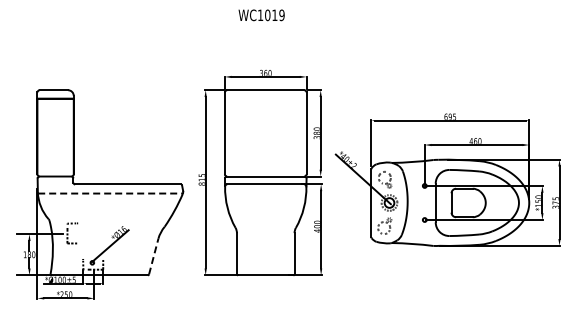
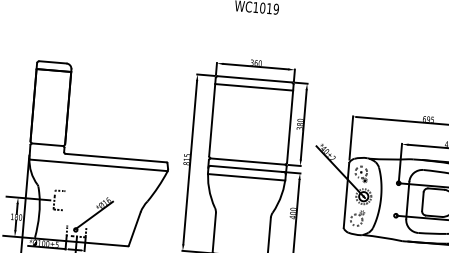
line: (265, 98) -> (253, 87), added
line: (111, 193) -> (99, 165), dashed -> solid
line: (265, 193) -> (246, 177), added
line: (153, 256) -> (134, 228), dashed -> solid

